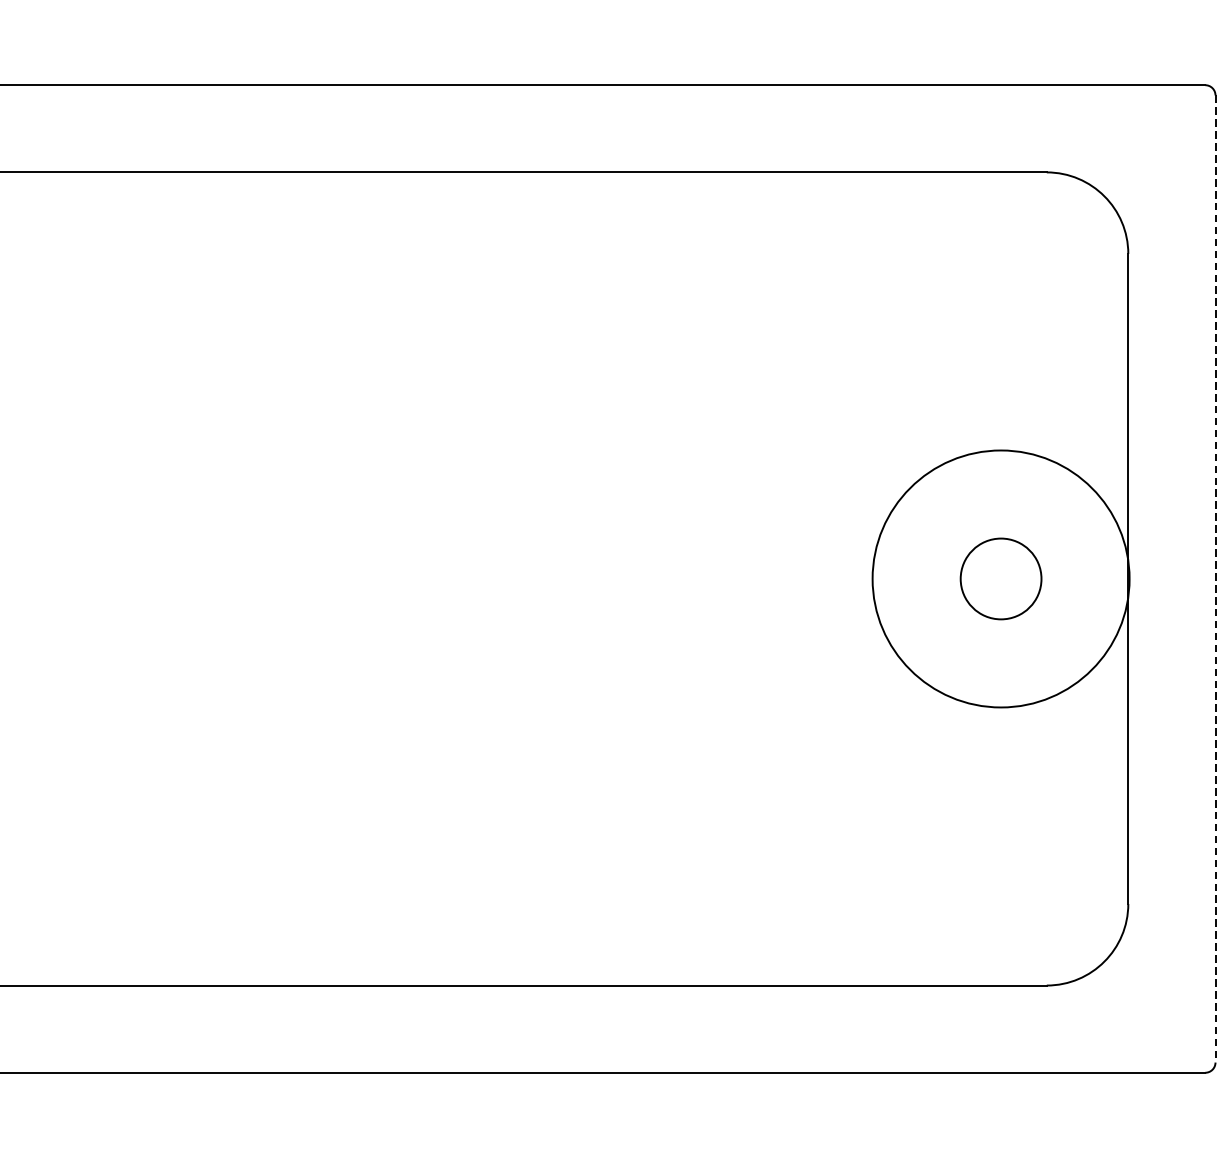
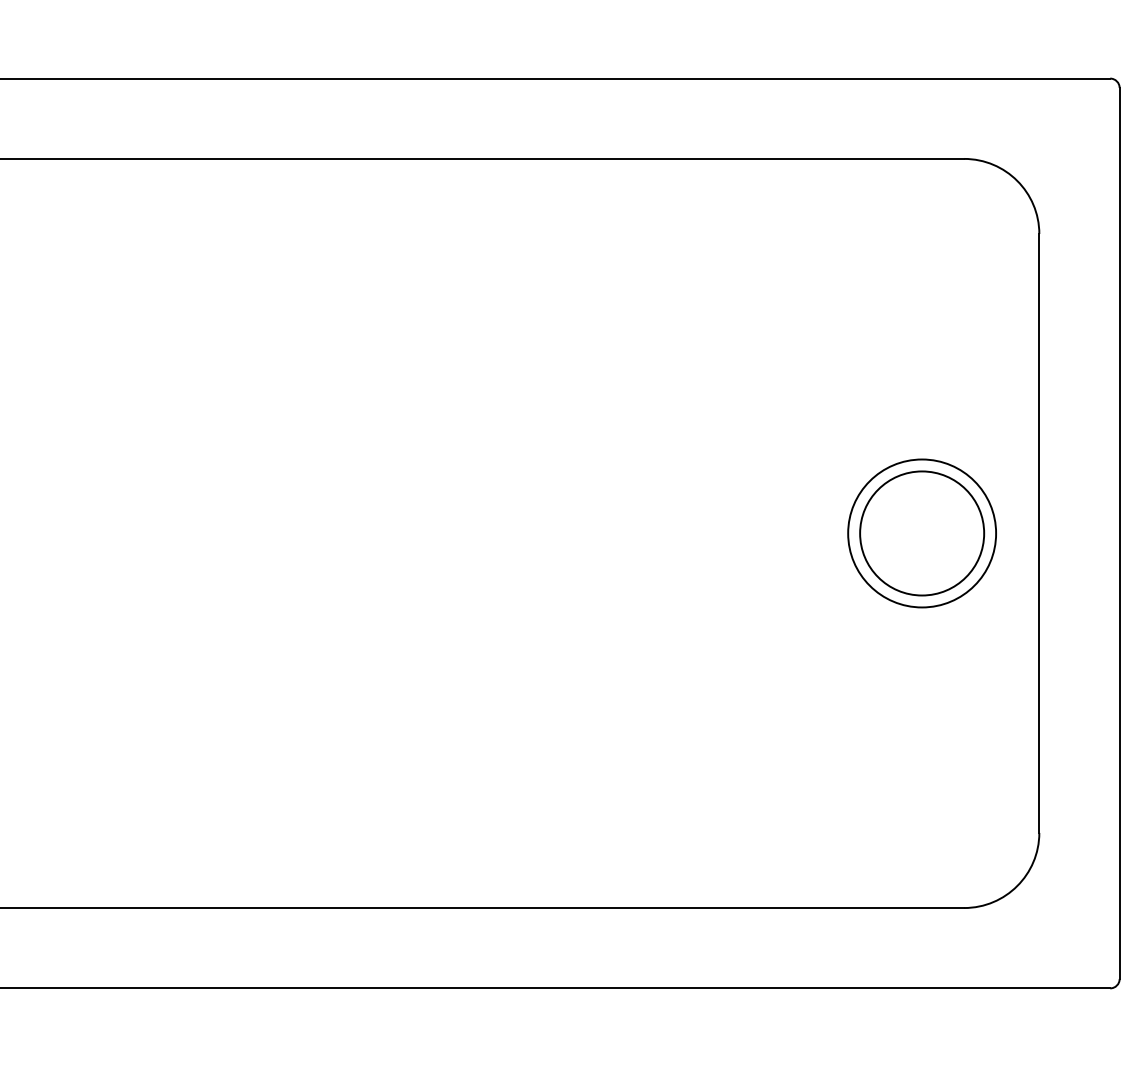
circle: (1001, 579) -> (922, 533), size x0.62
circle: (1001, 579) -> (922, 533), size x1.67
line: (1215, 580) -> (1119, 534), dashed -> solid

